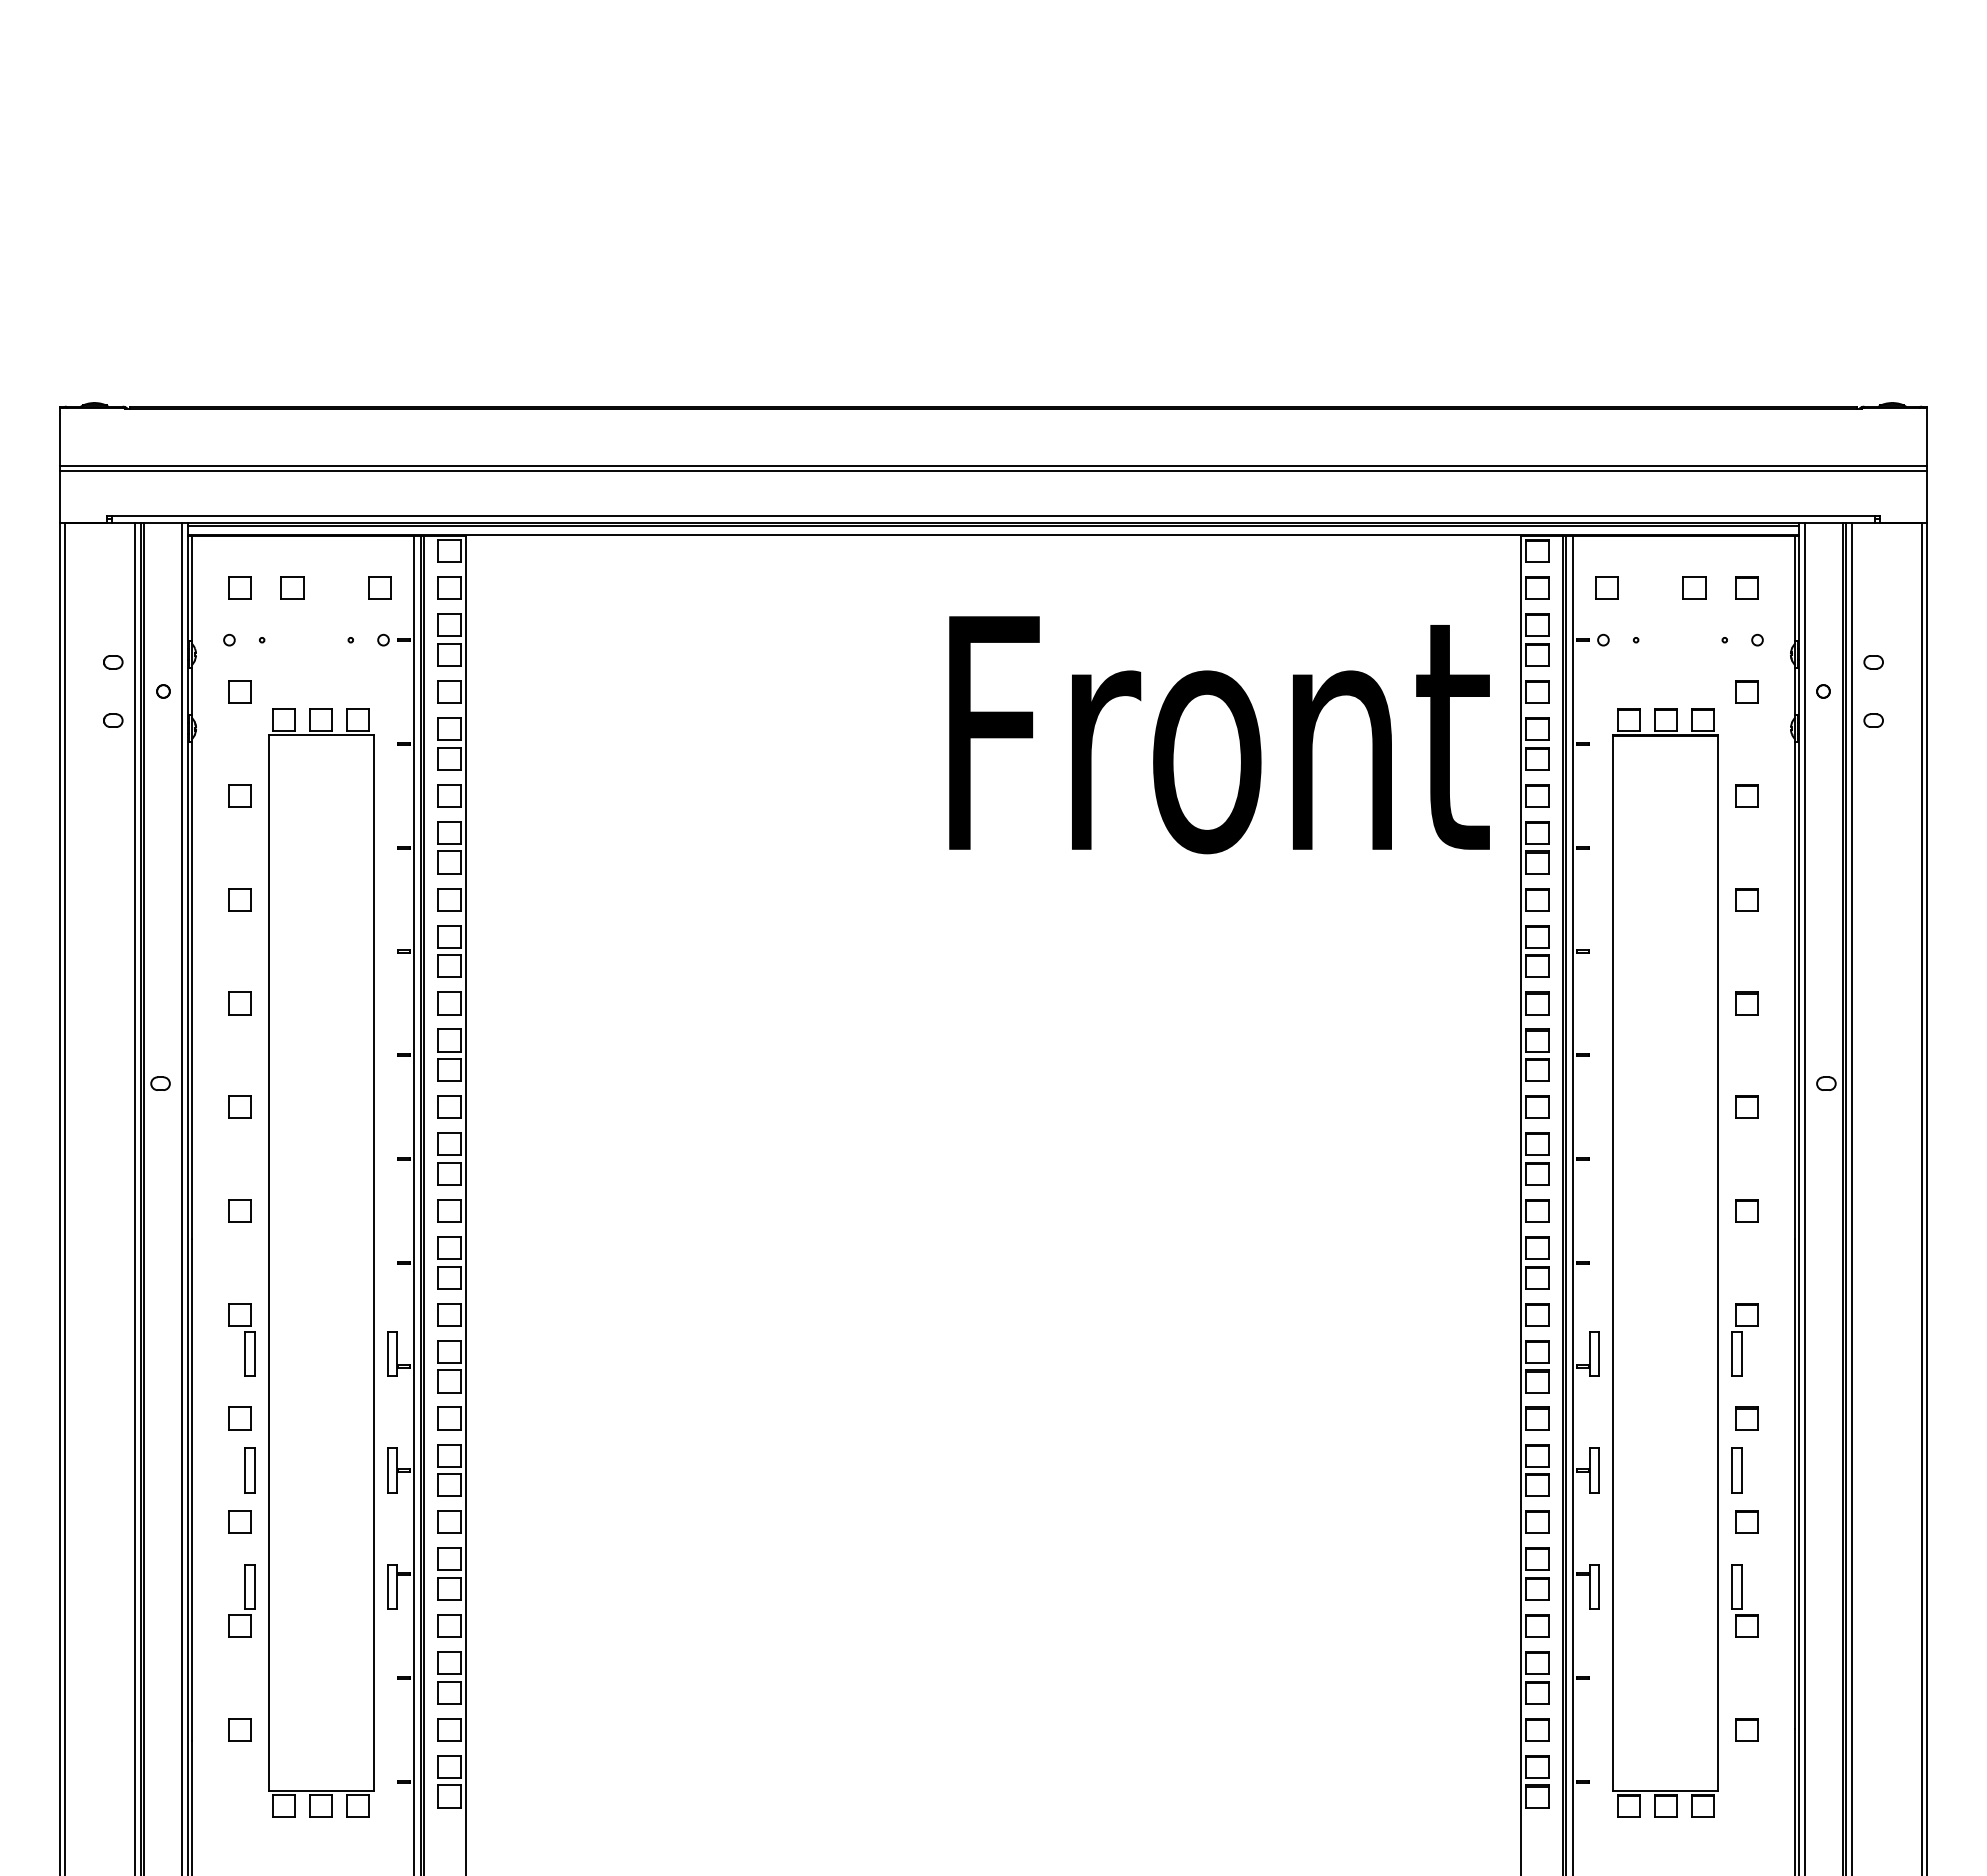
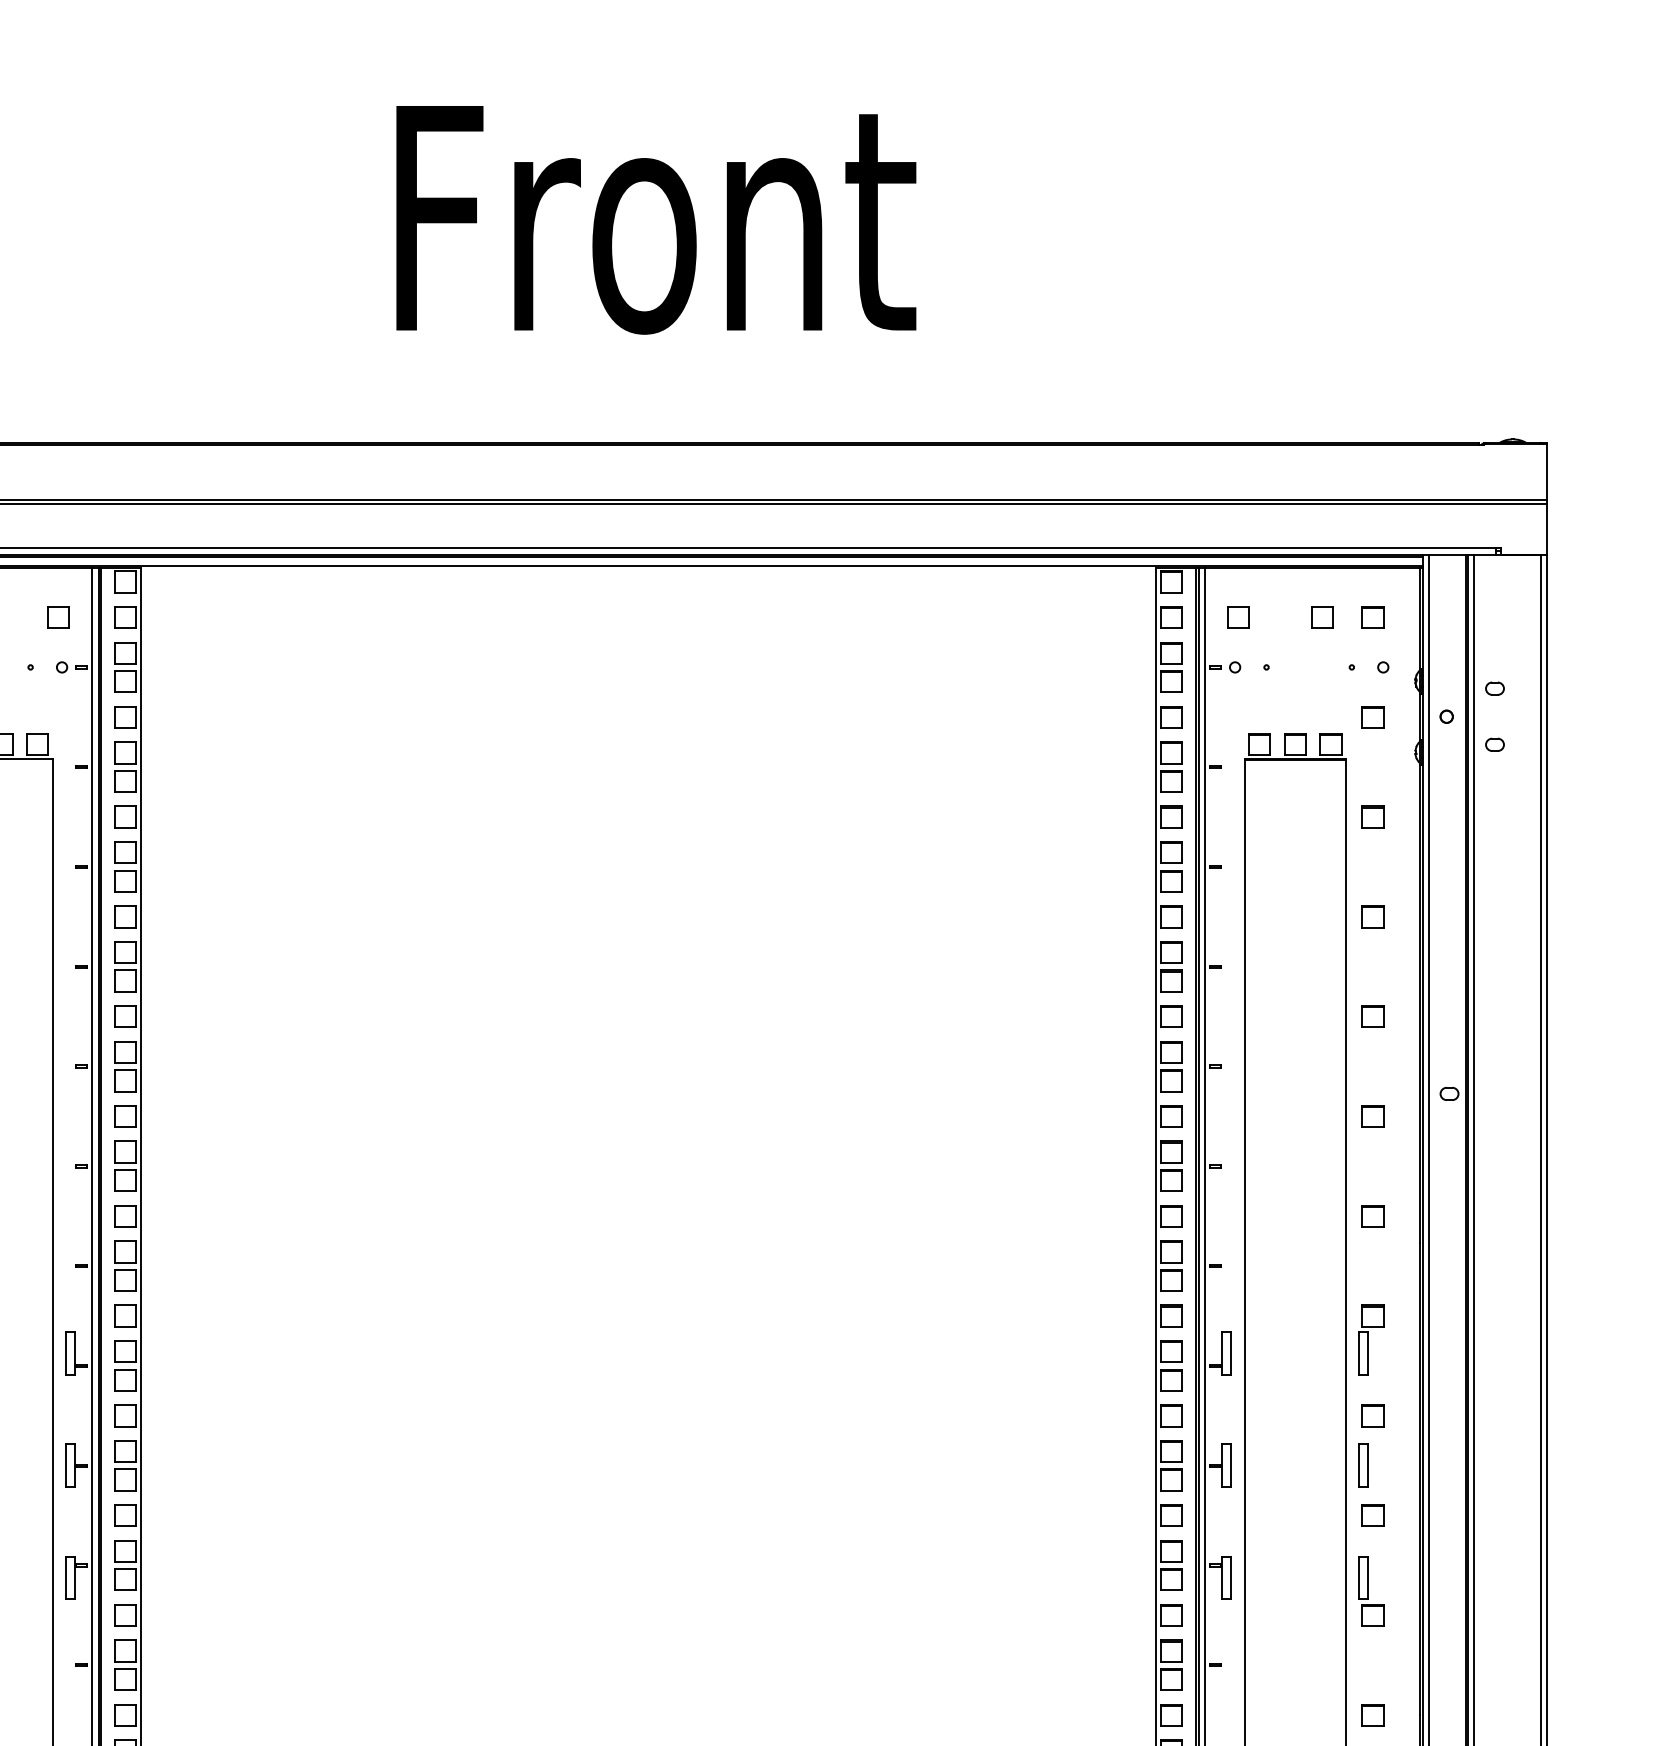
text: (1219, 735) -> (656, 220), moved

